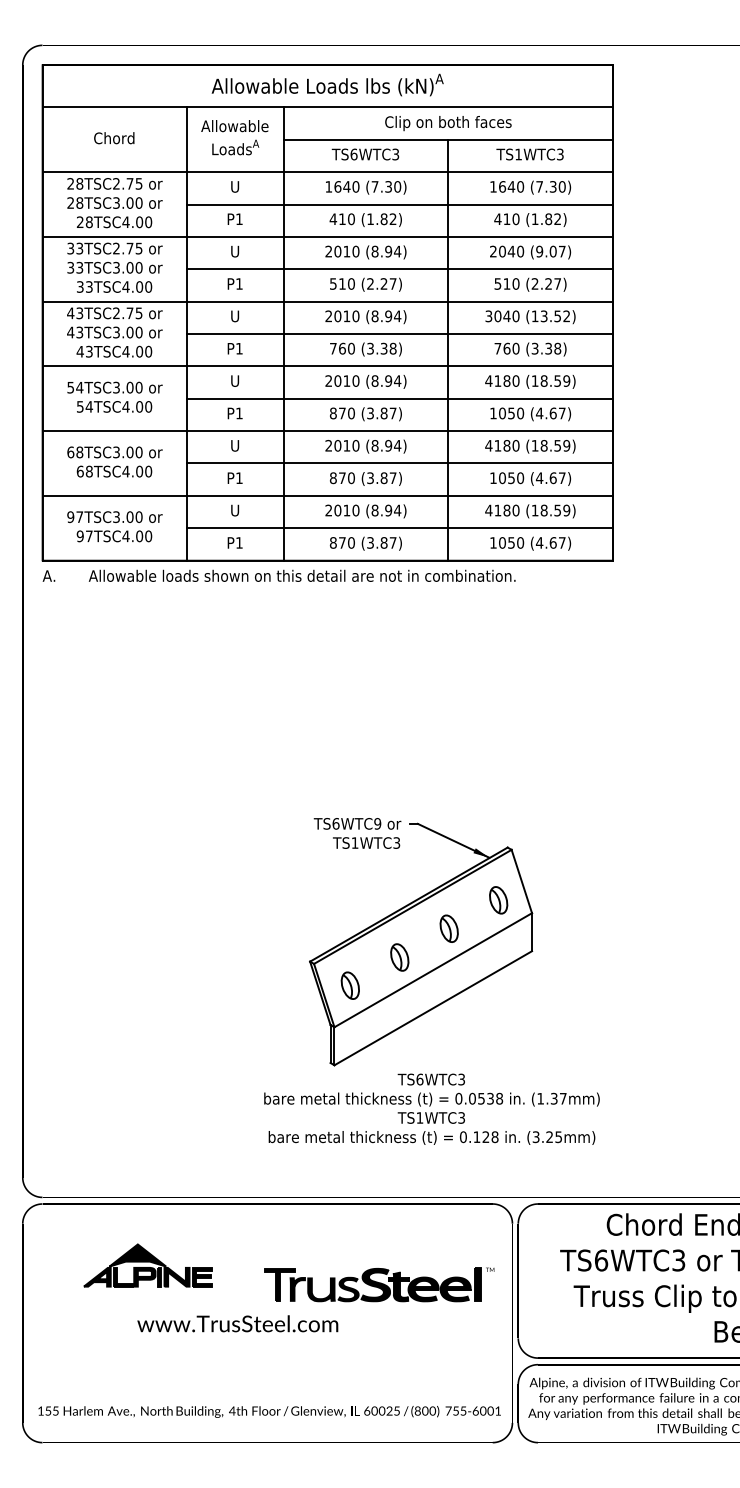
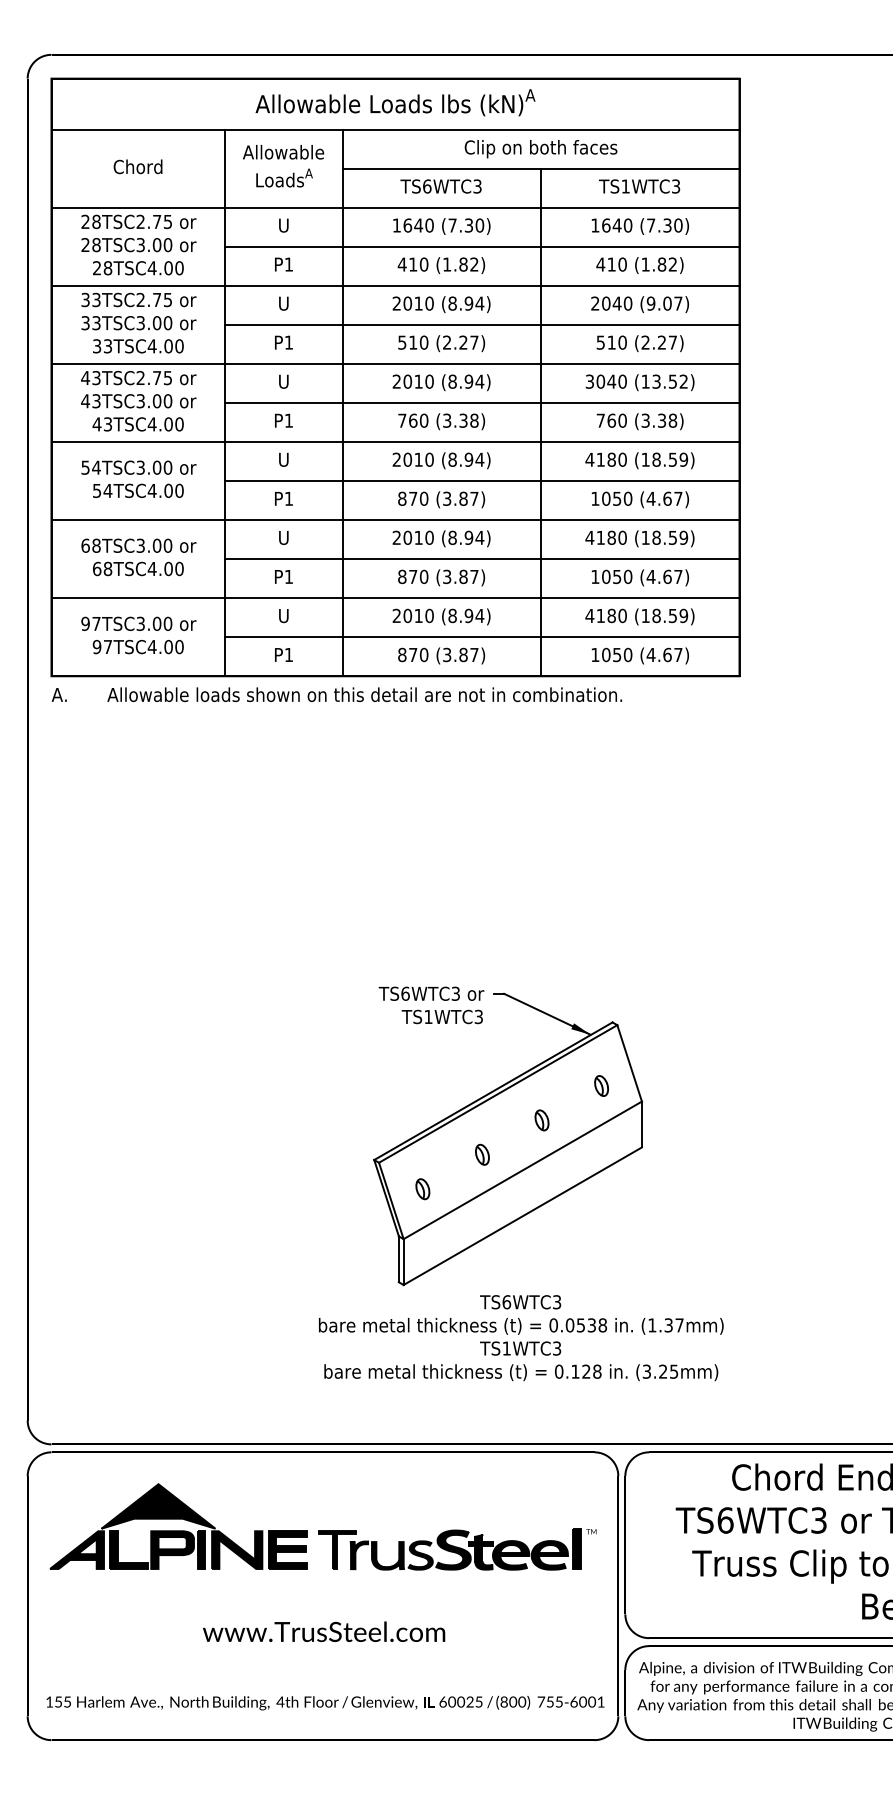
text: (377, 823) -> (455, 993), TS6WTC9 -> TS6WTC3
part: (498, 899) -> (601, 1085), size x0.62
part: (448, 928) -> (541, 1120), size x0.62
part: (399, 957) -> (482, 1154), size x0.62
part: (350, 986) -> (422, 1189), size x0.62
part: (147, 1265) -> (178, 1526), size x1.67
text: (238, 1323) -> (324, 1631), moved

